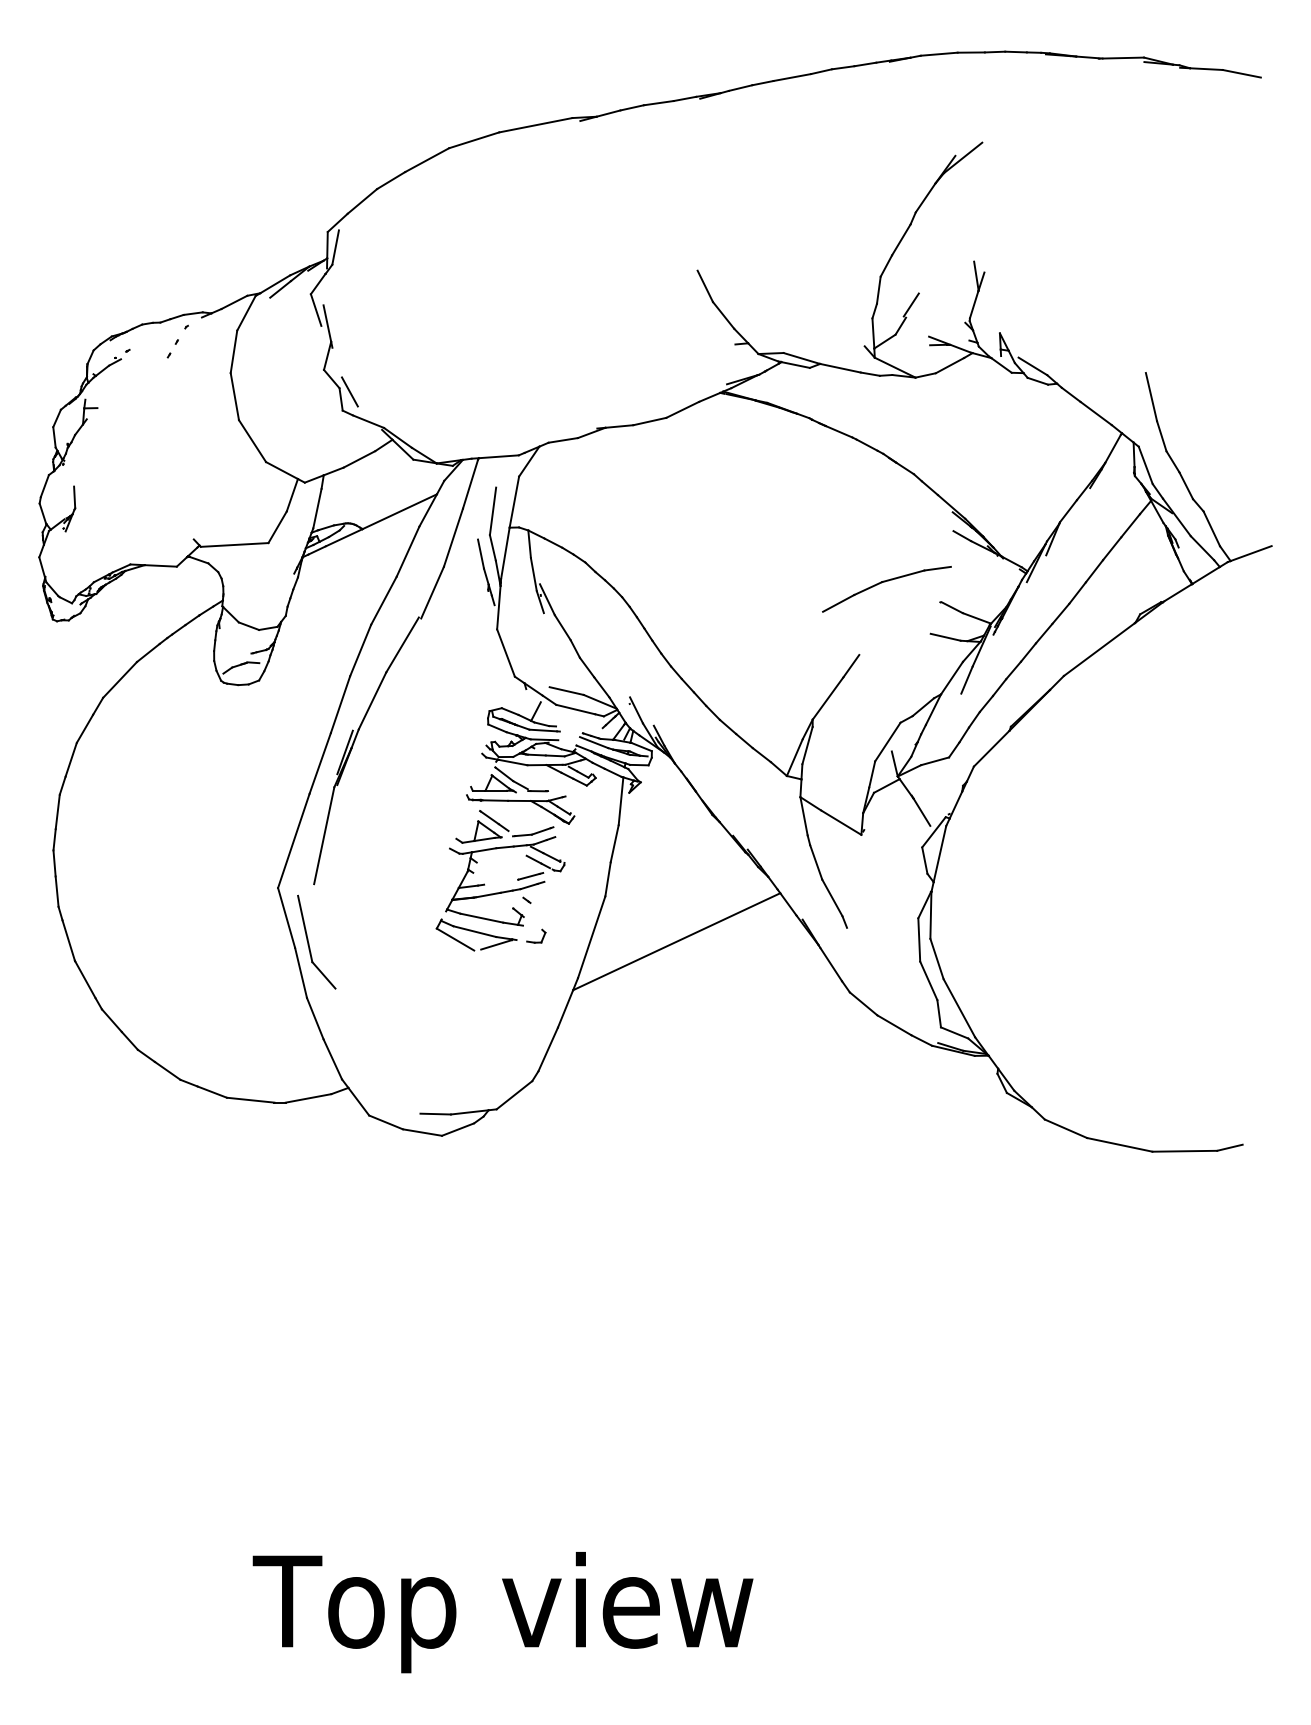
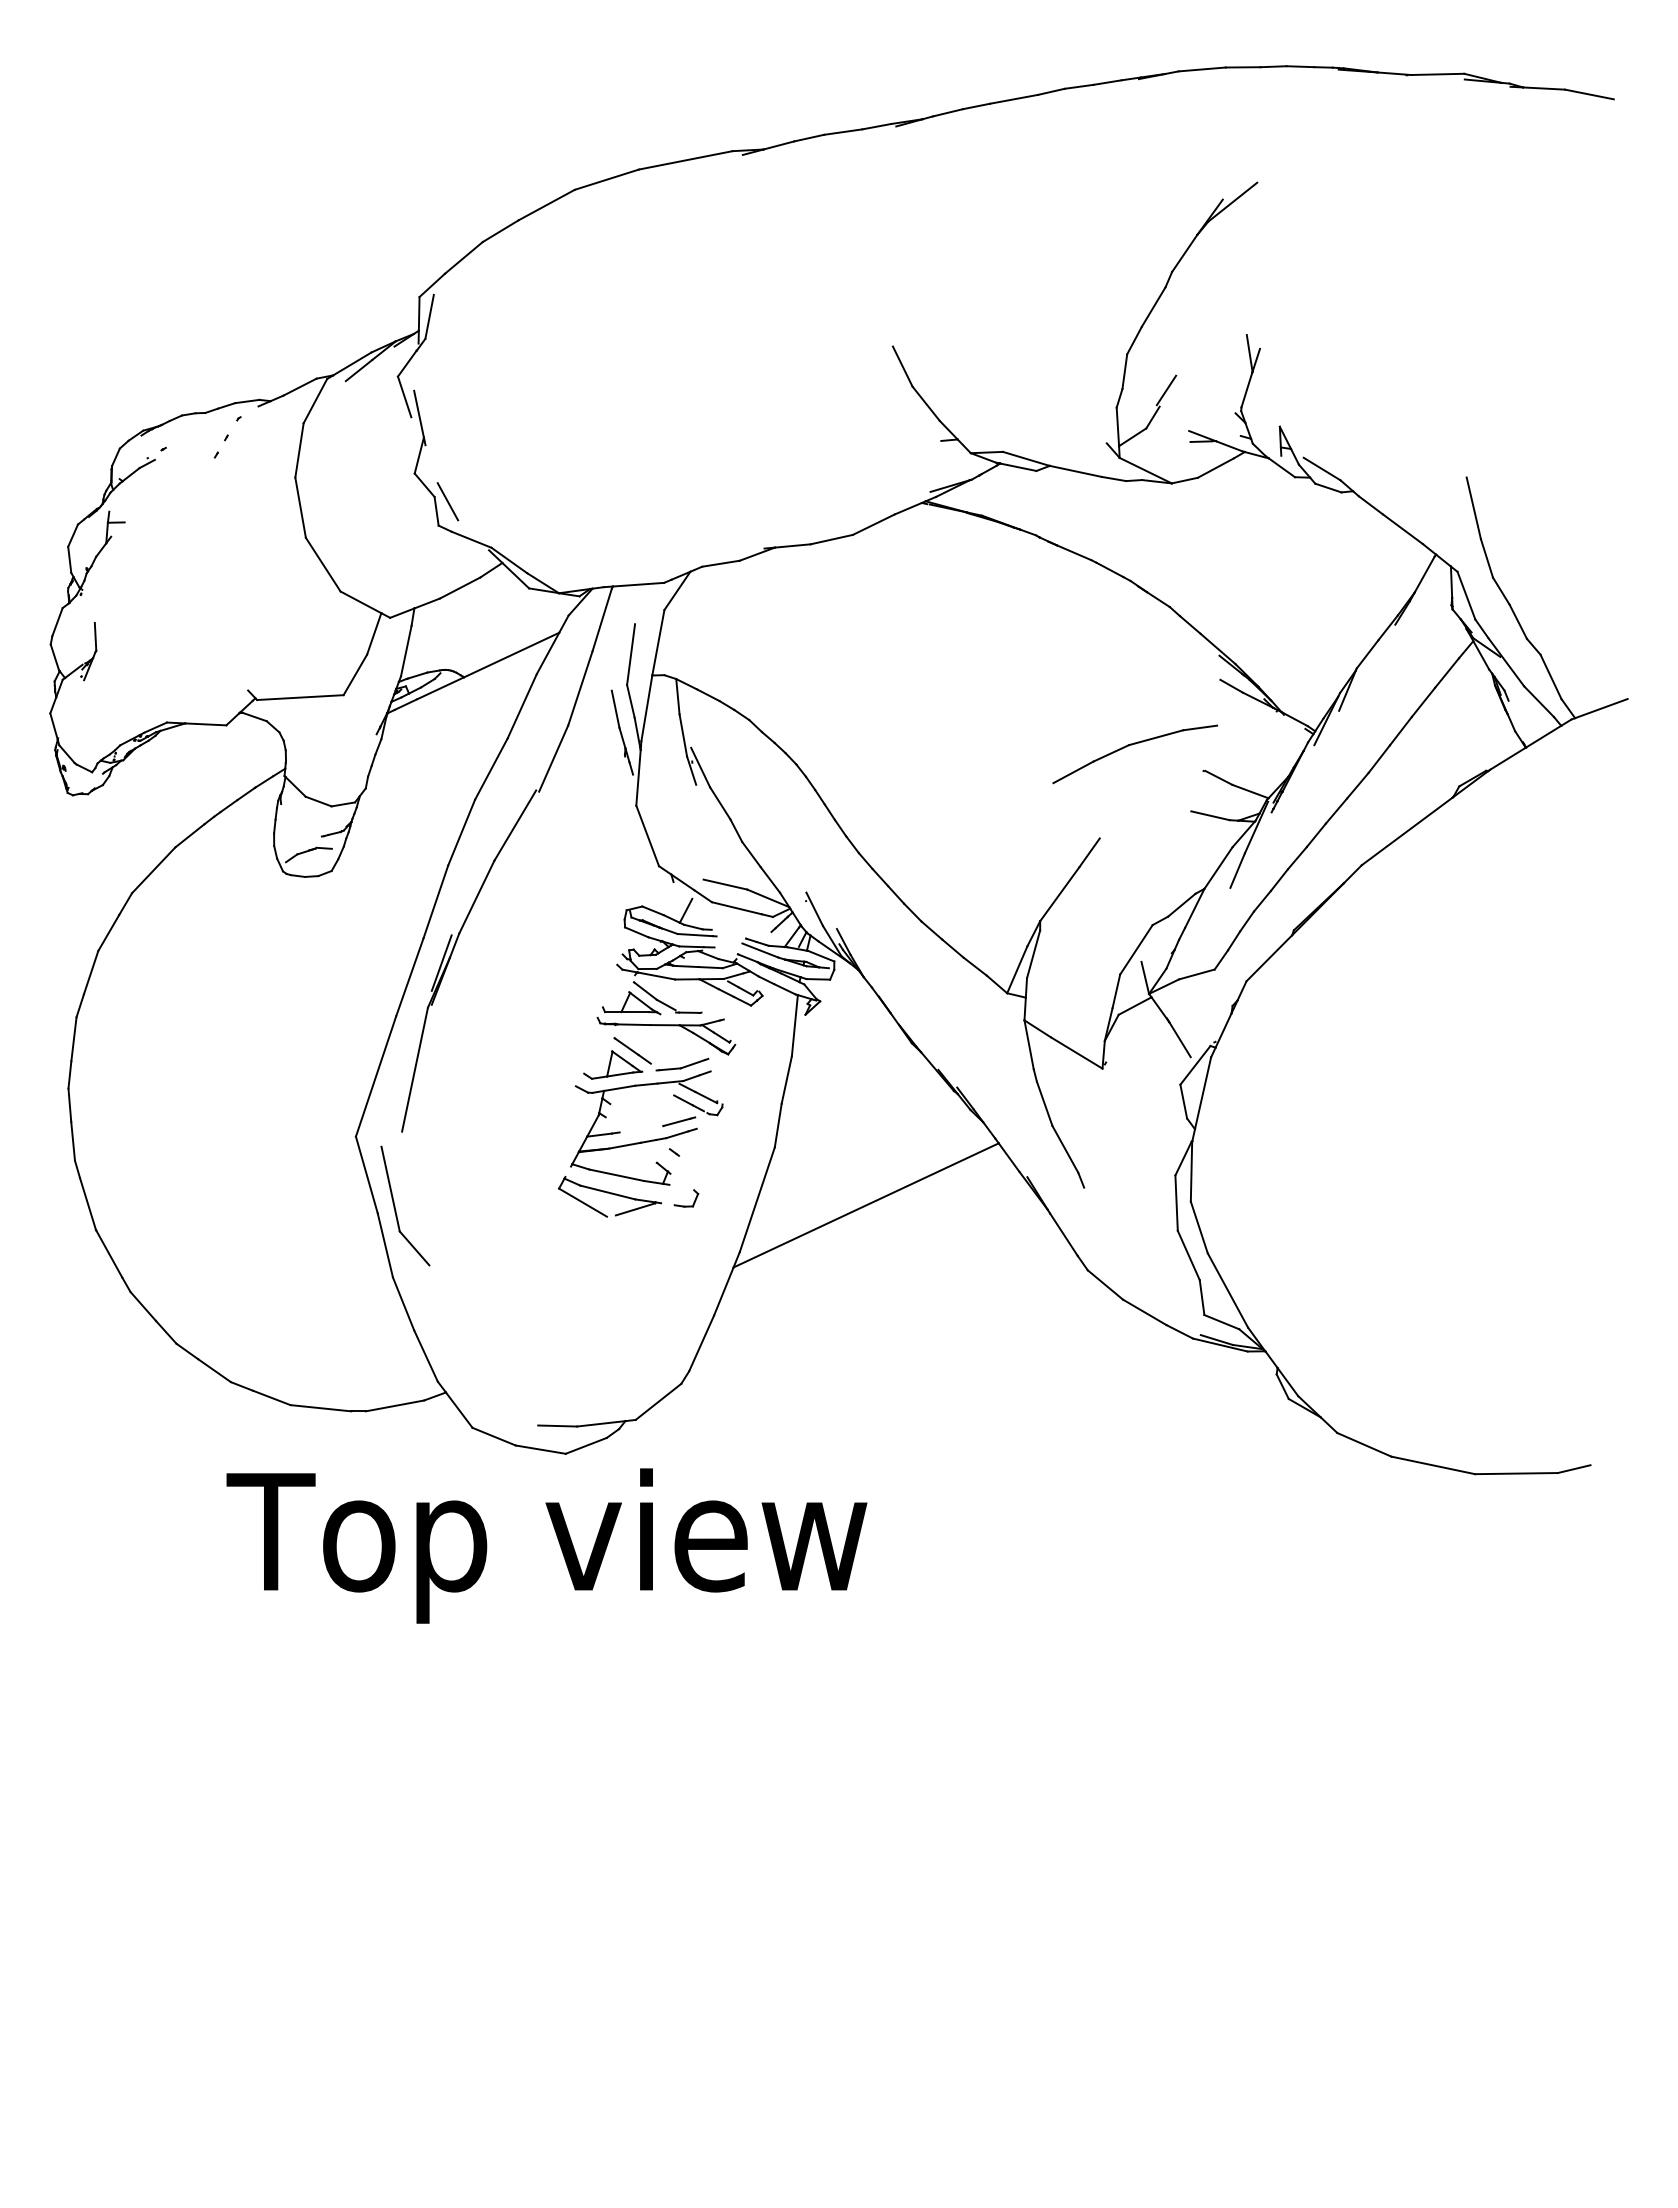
text: (502, 1612) -> (546, 1545), moved

